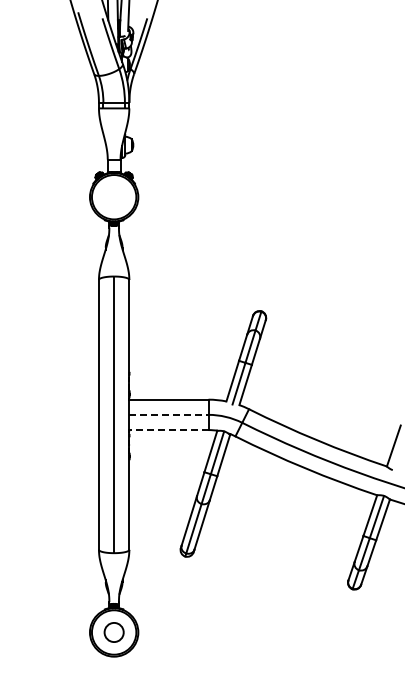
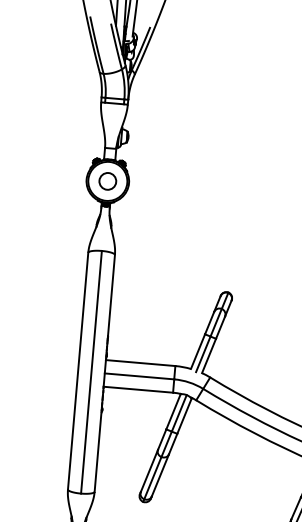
circle: (113, 196) -> (107, 180), added
line: (168, 414) -> (139, 376), dashed -> solid
line: (168, 430) -> (137, 390), dashed -> solid

